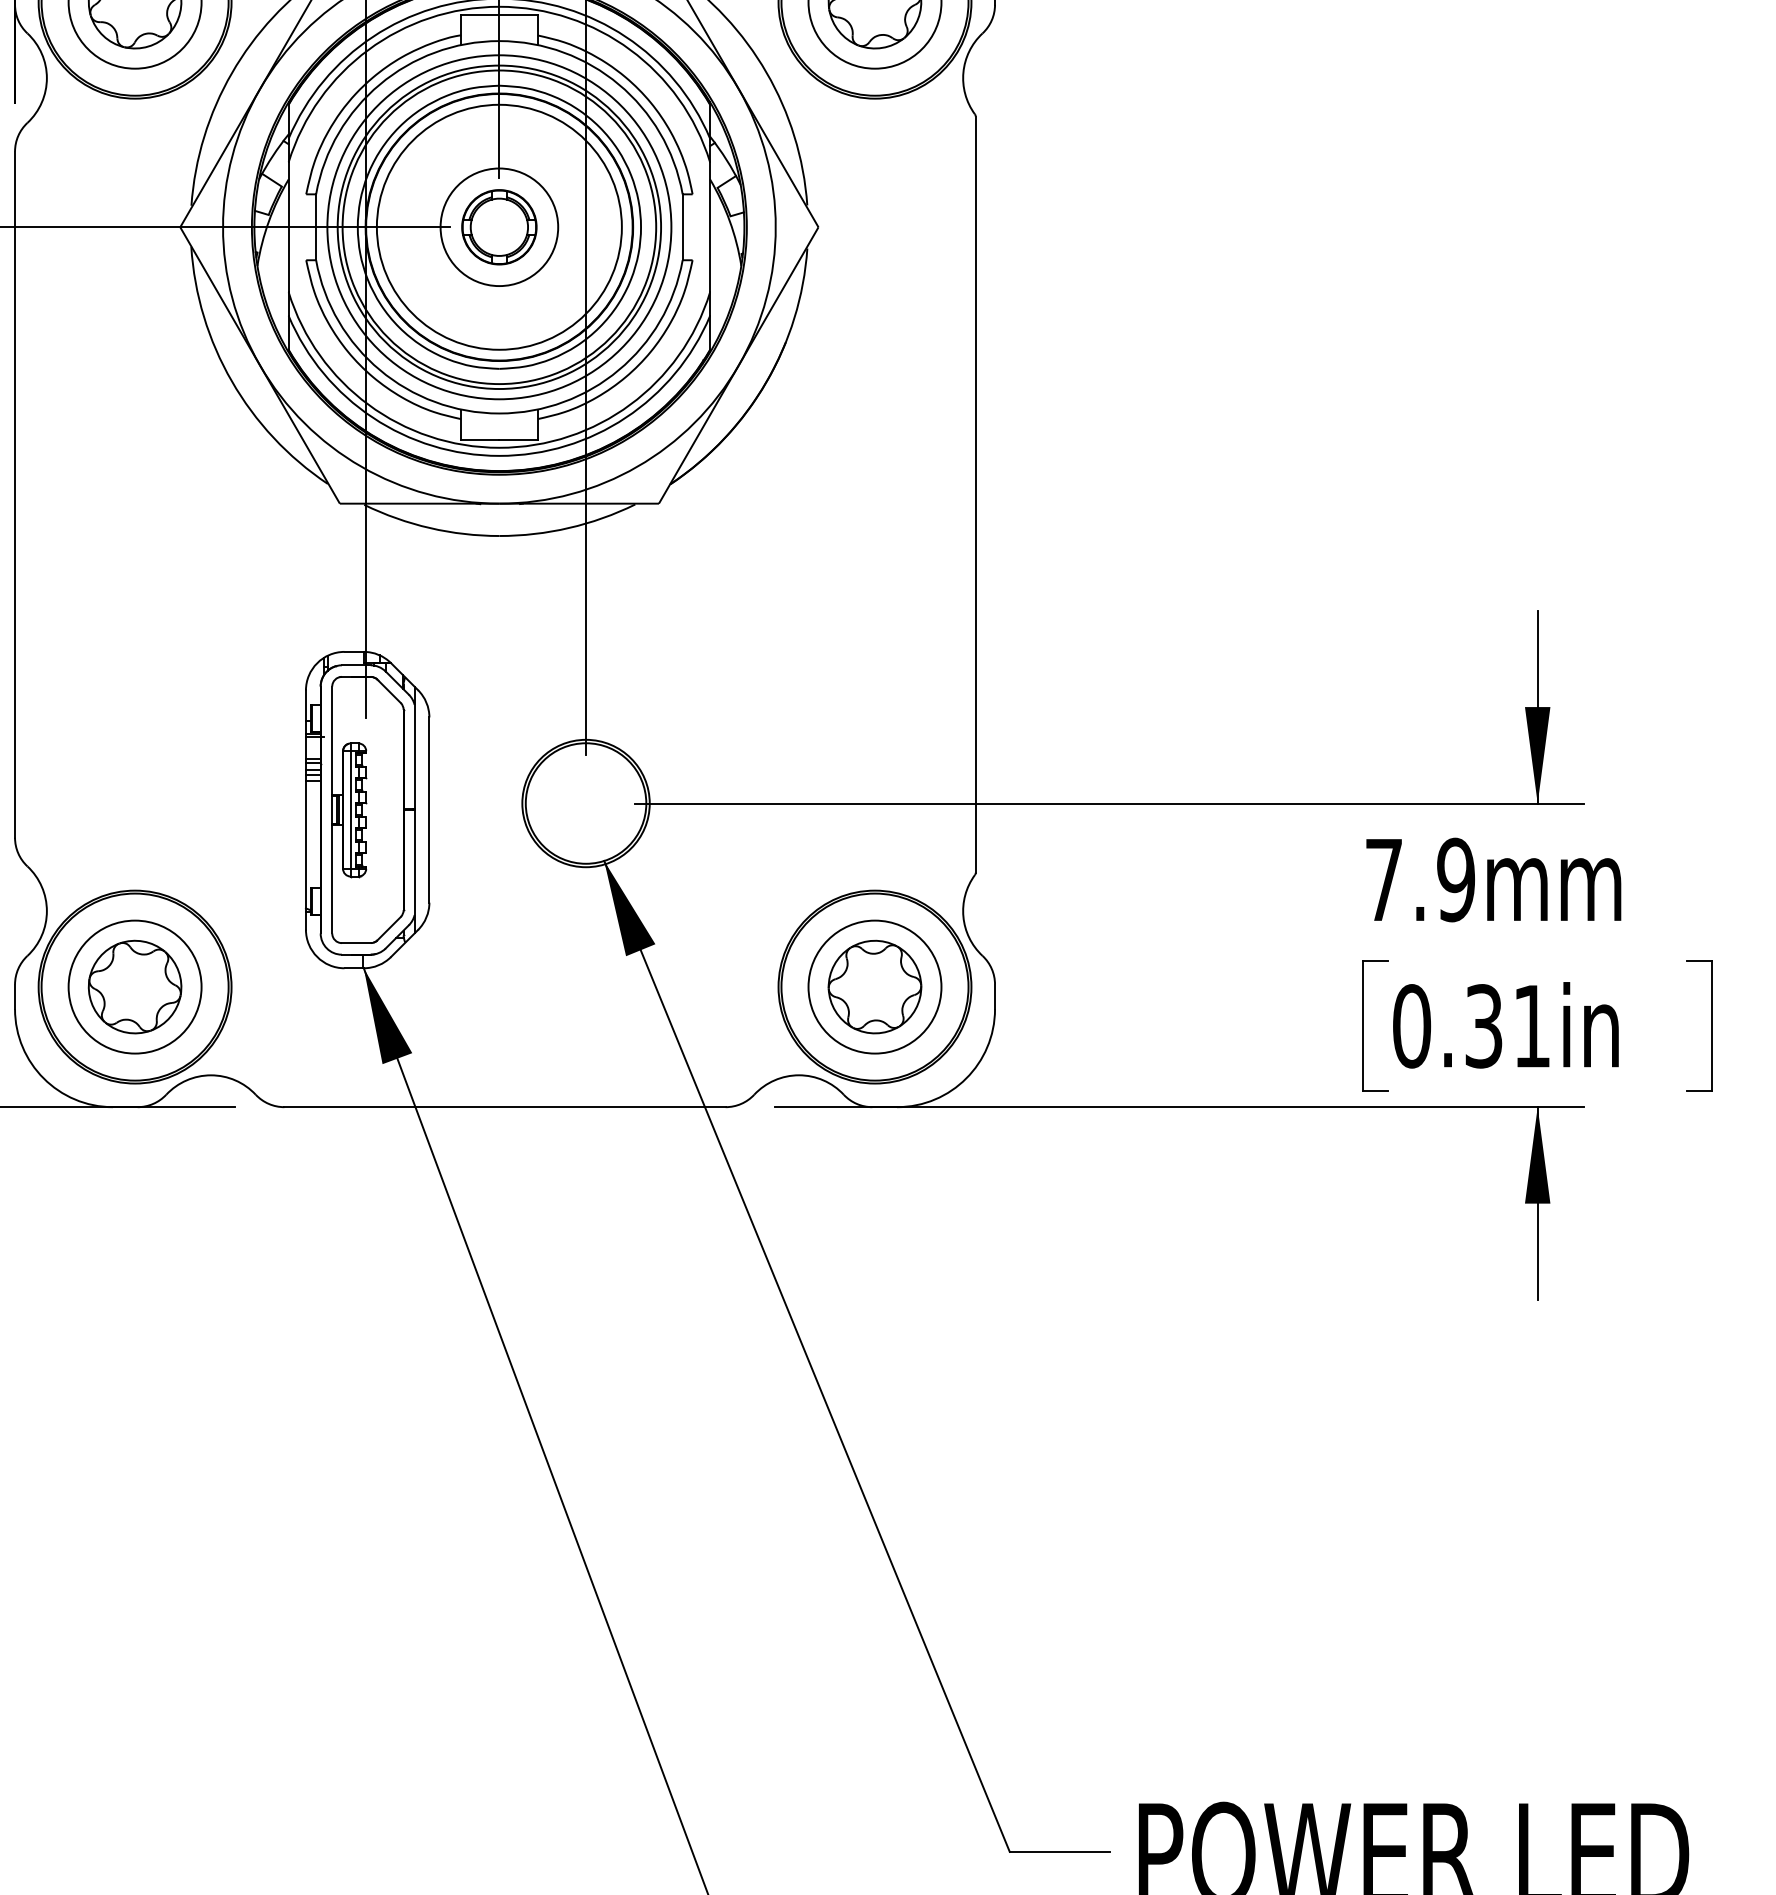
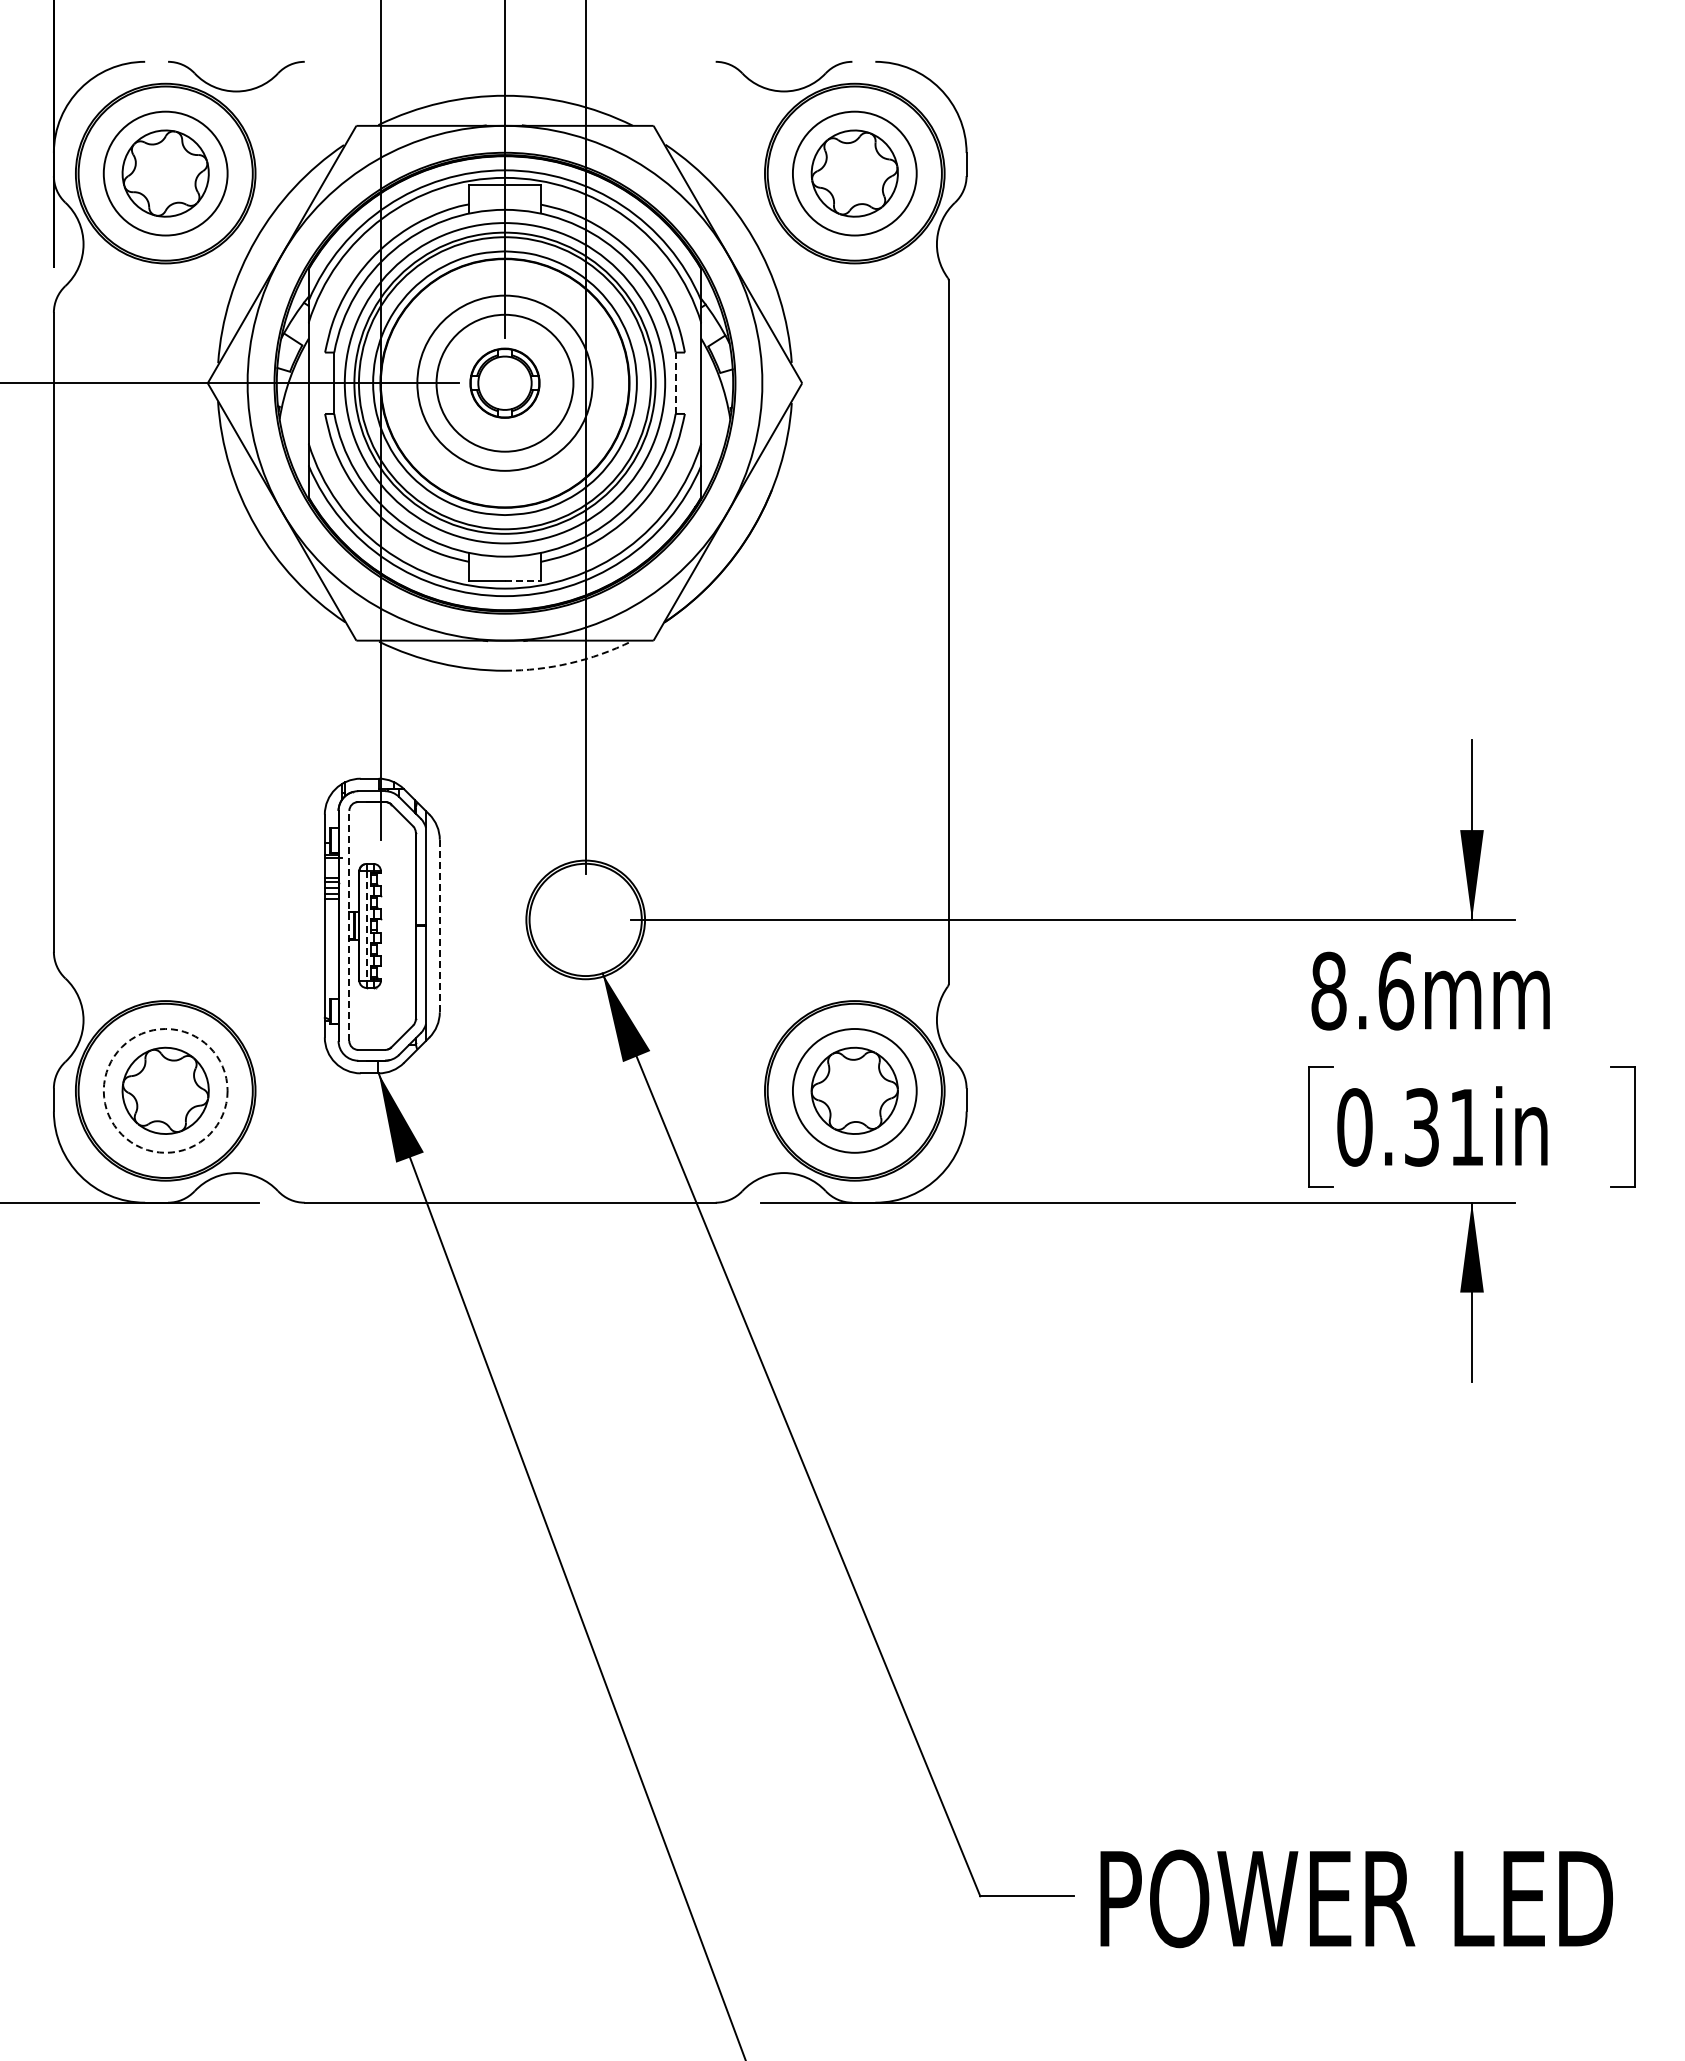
circle: (498, 227) -> (504, 383), size x0.6
circle: (498, 227) -> (504, 383), size x1.6
line: (682, 227) -> (675, 383), solid -> dashed
line: (518, 440) -> (522, 581), solid -> dashed
arc: (568, 528) -> (569, 663), solid -> dashed
line: (332, 809) -> (349, 925), solid -> dashed
line: (350, 809) -> (366, 925), solid -> dashed
line: (429, 809) -> (439, 925), solid -> dashed
text: (1420, 879) -> (1362, 990), 7.9mm -> 8.6mm
circle: (134, 986) -> (165, 1090), solid -> dashed

